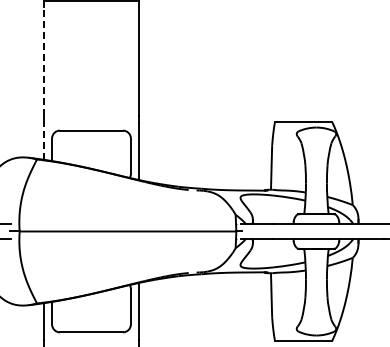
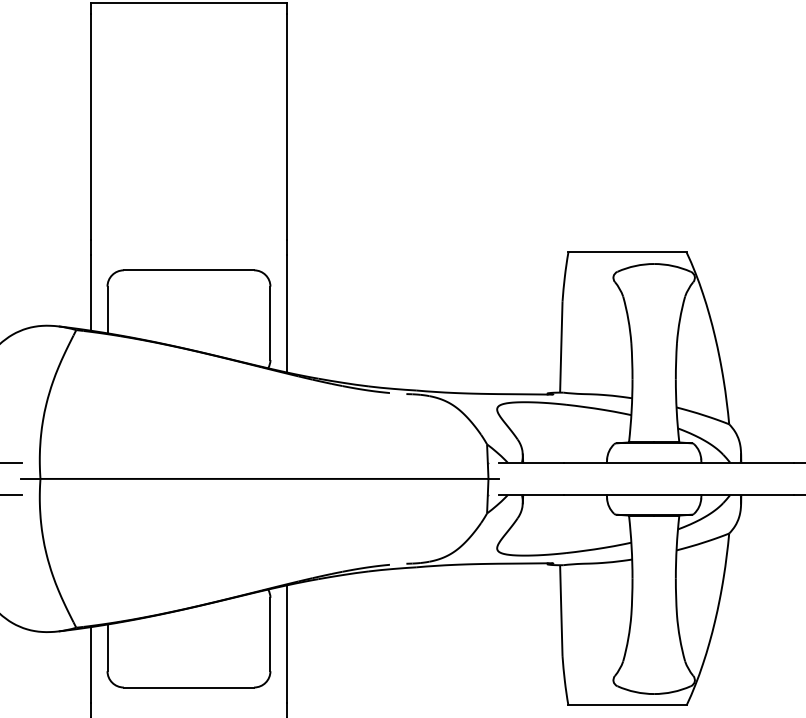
line: (44, 61) -> (91, 127), dashed -> solid
line: (44, 140) -> (91, 290), dashed -> solid

